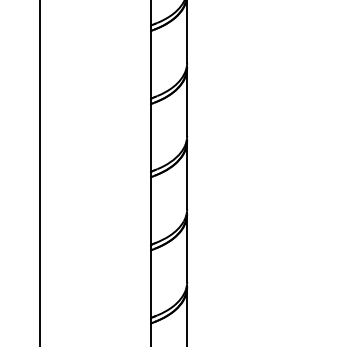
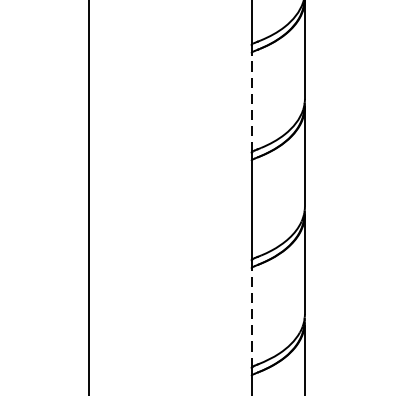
line: (150, 65) -> (251, 102), solid -> dashed
line: (150, 211) -> (251, 317), solid -> dashed

